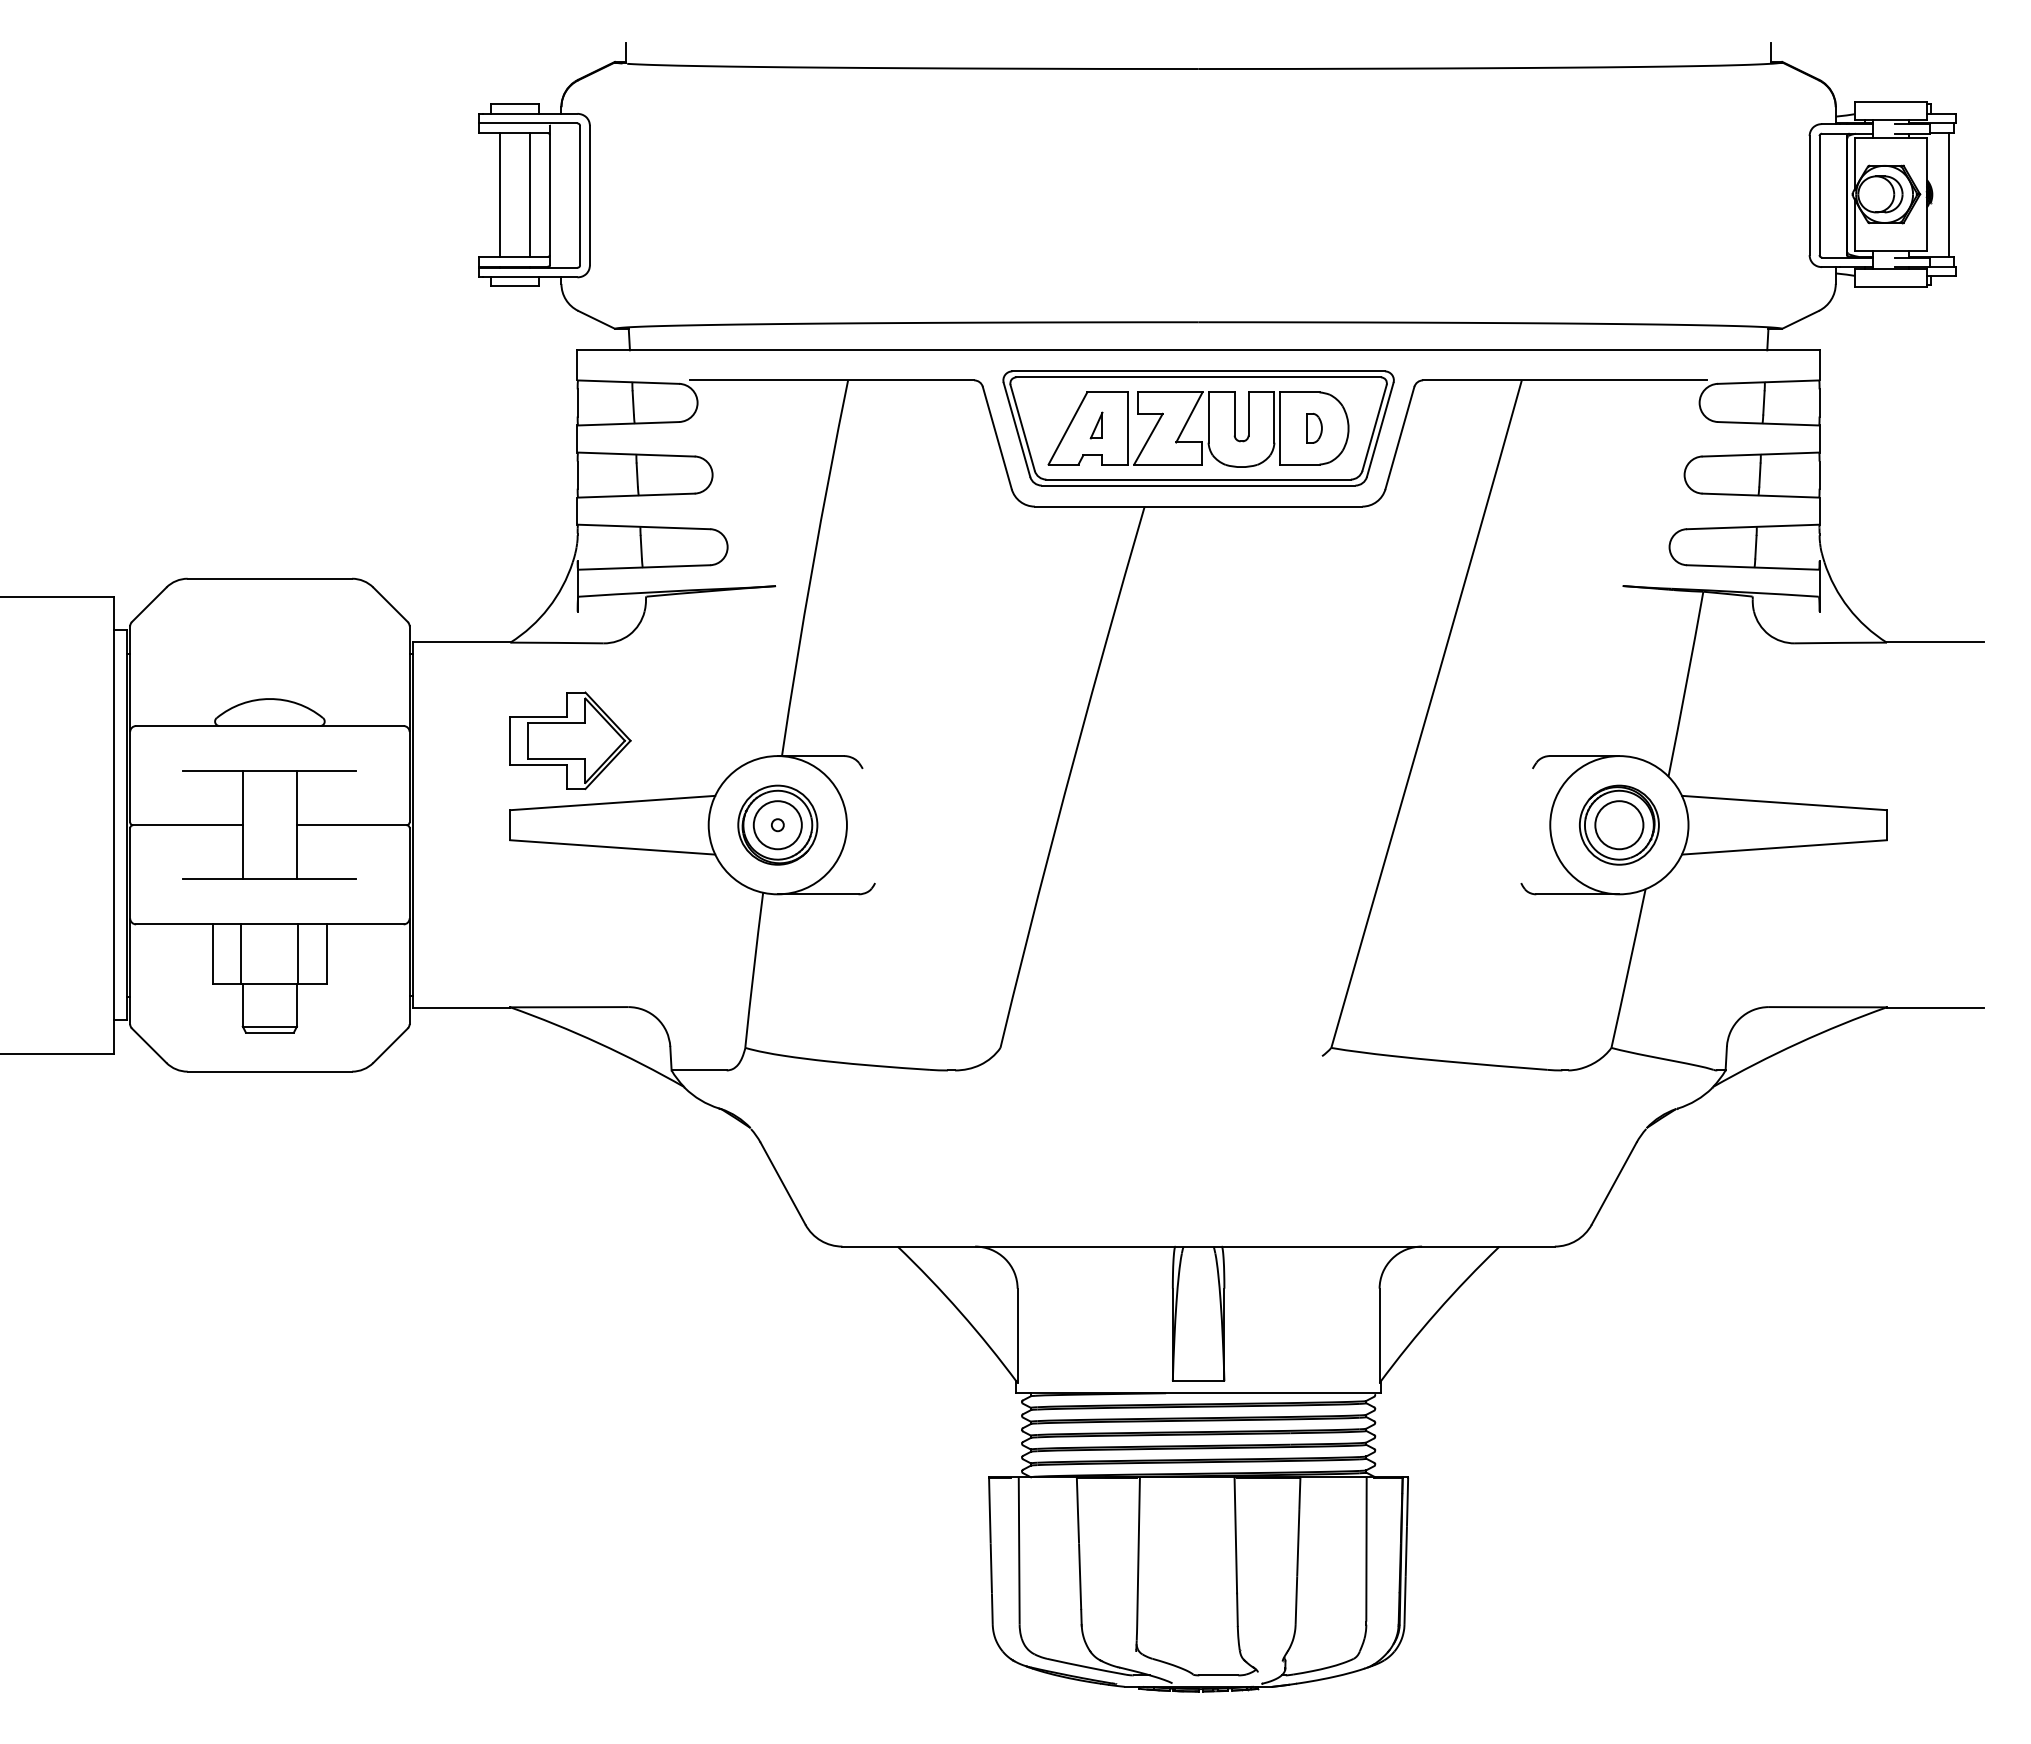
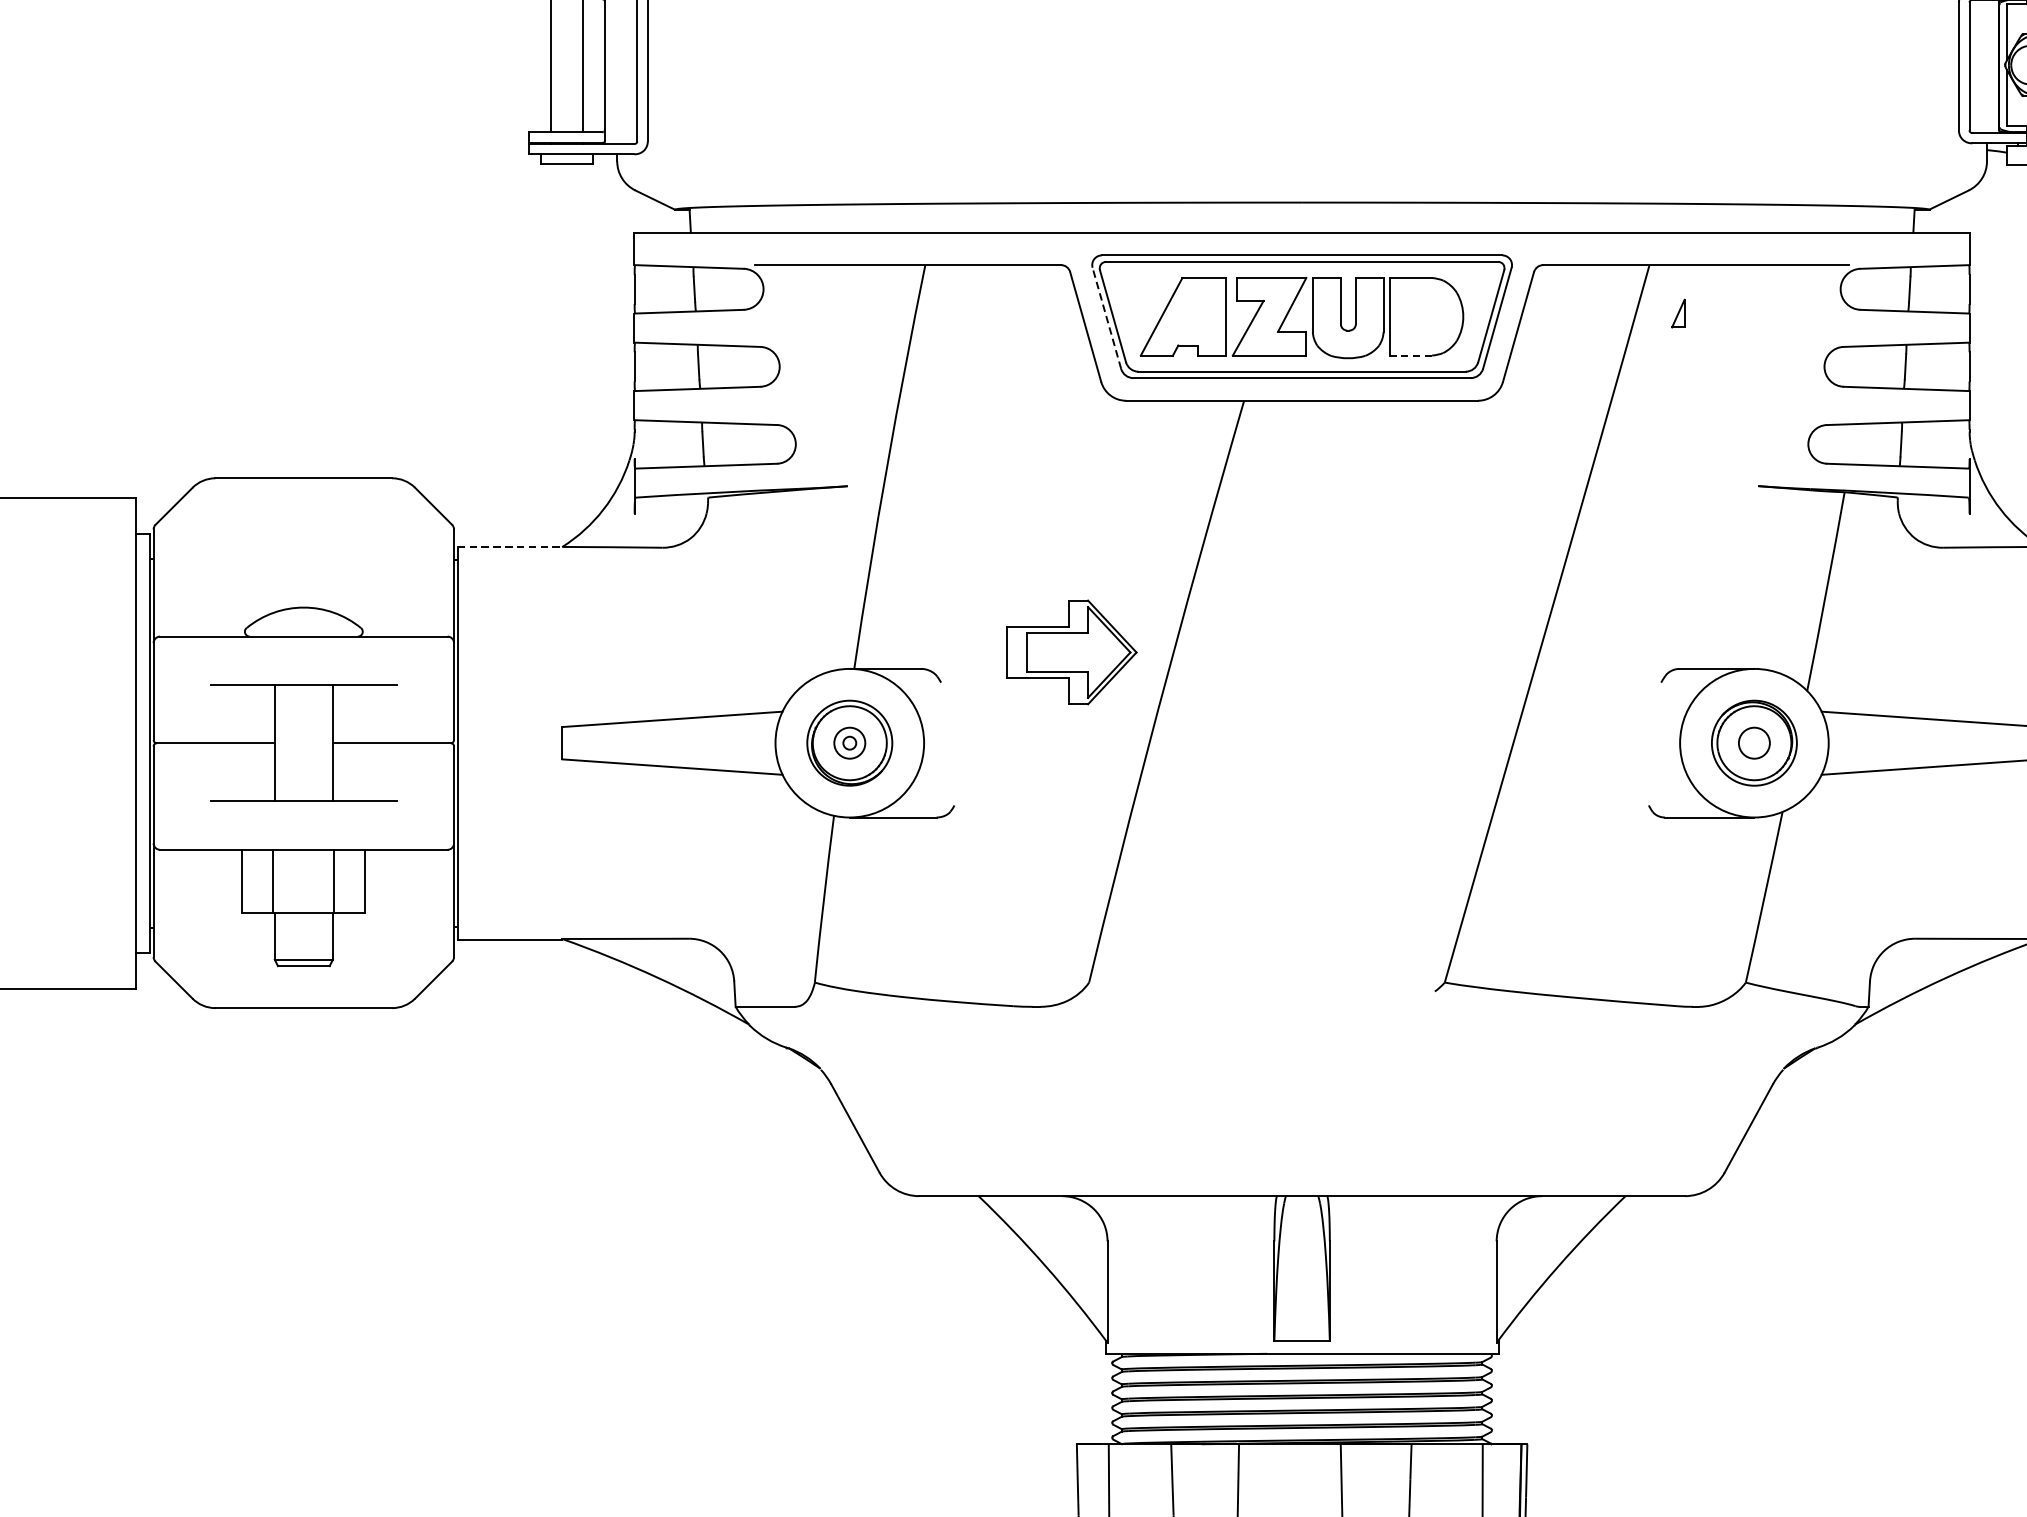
part: (1096, 425) -> (1678, 313), moved
part: (1314, 427) -> (1426, 315), removed
line: (1016, 429) -> (1106, 317), solid -> dashed
line: (1300, 464) -> (1411, 355), solid -> dashed
line: (461, 642) -> (509, 546), solid -> dashed
part: (570, 740) -> (1071, 652), moved
circle: (777, 825) -> (849, 743), size x0.6
circle: (1619, 825) -> (1754, 743), size x0.6

